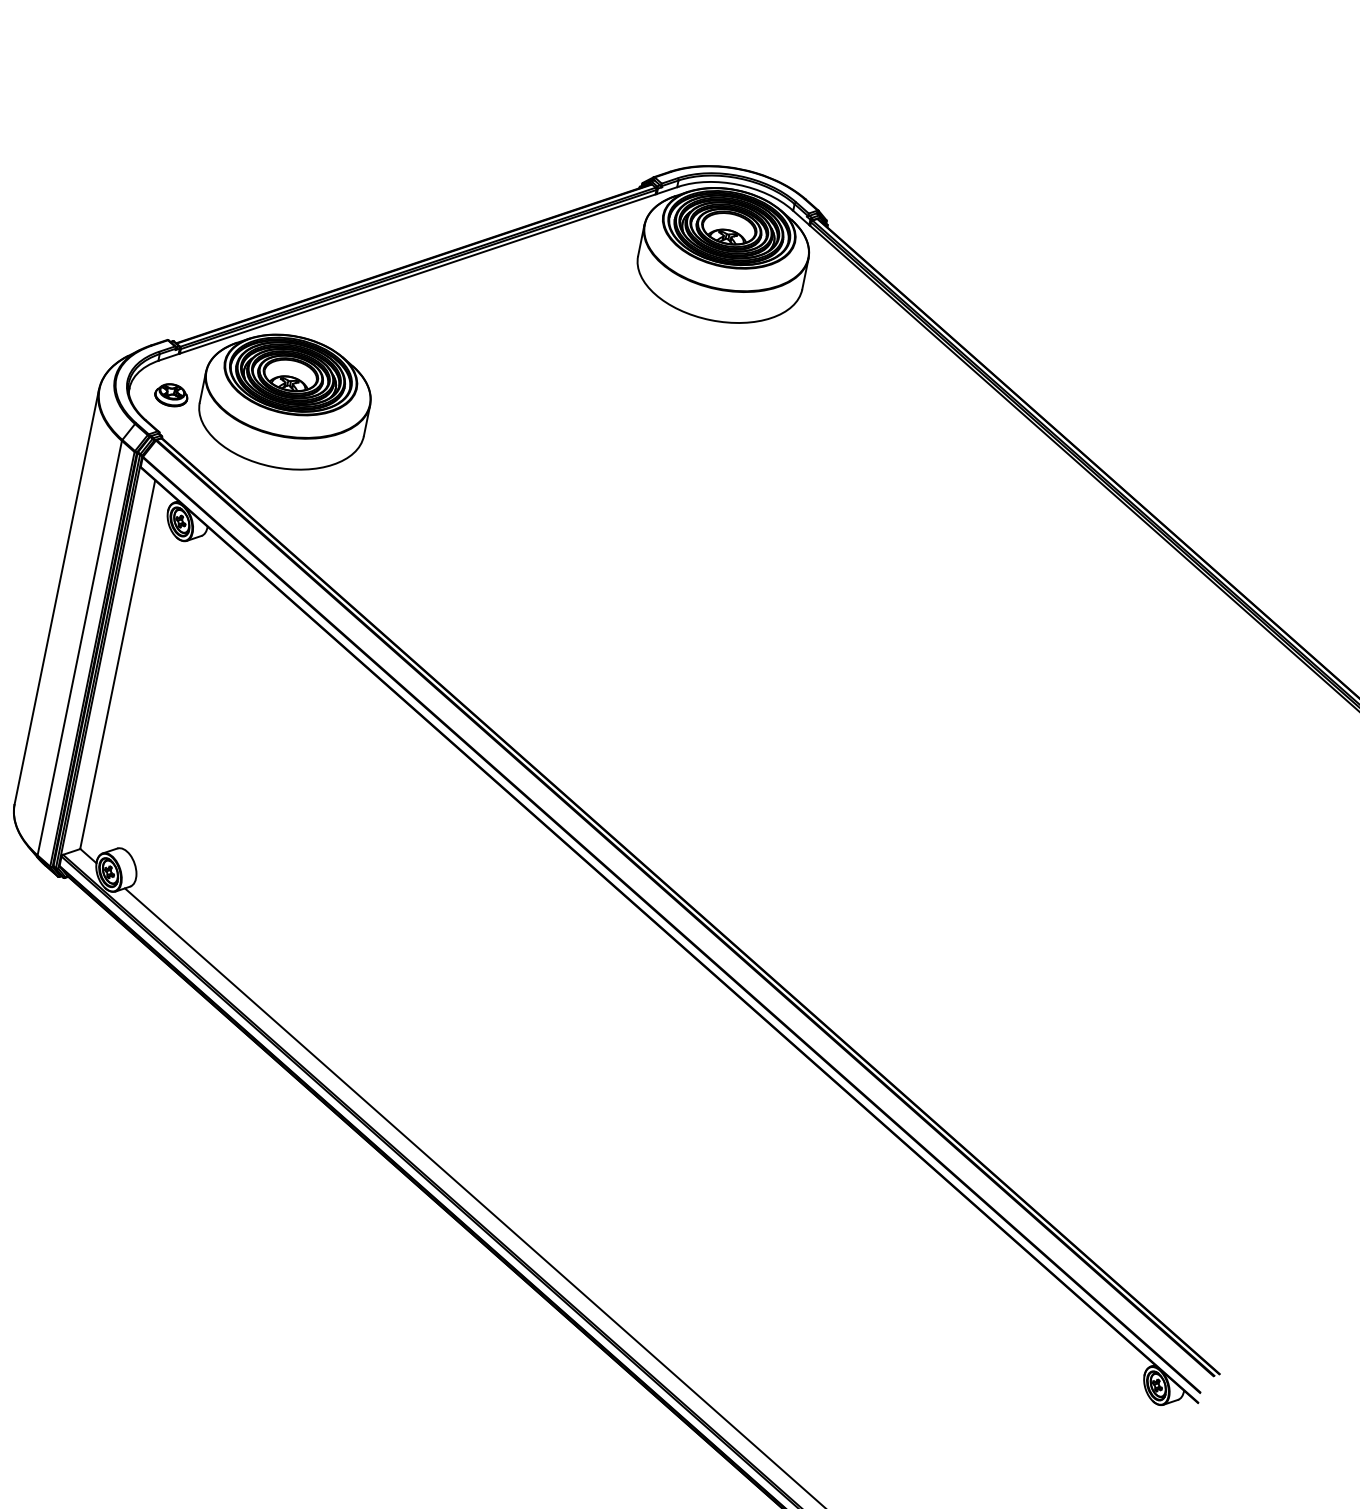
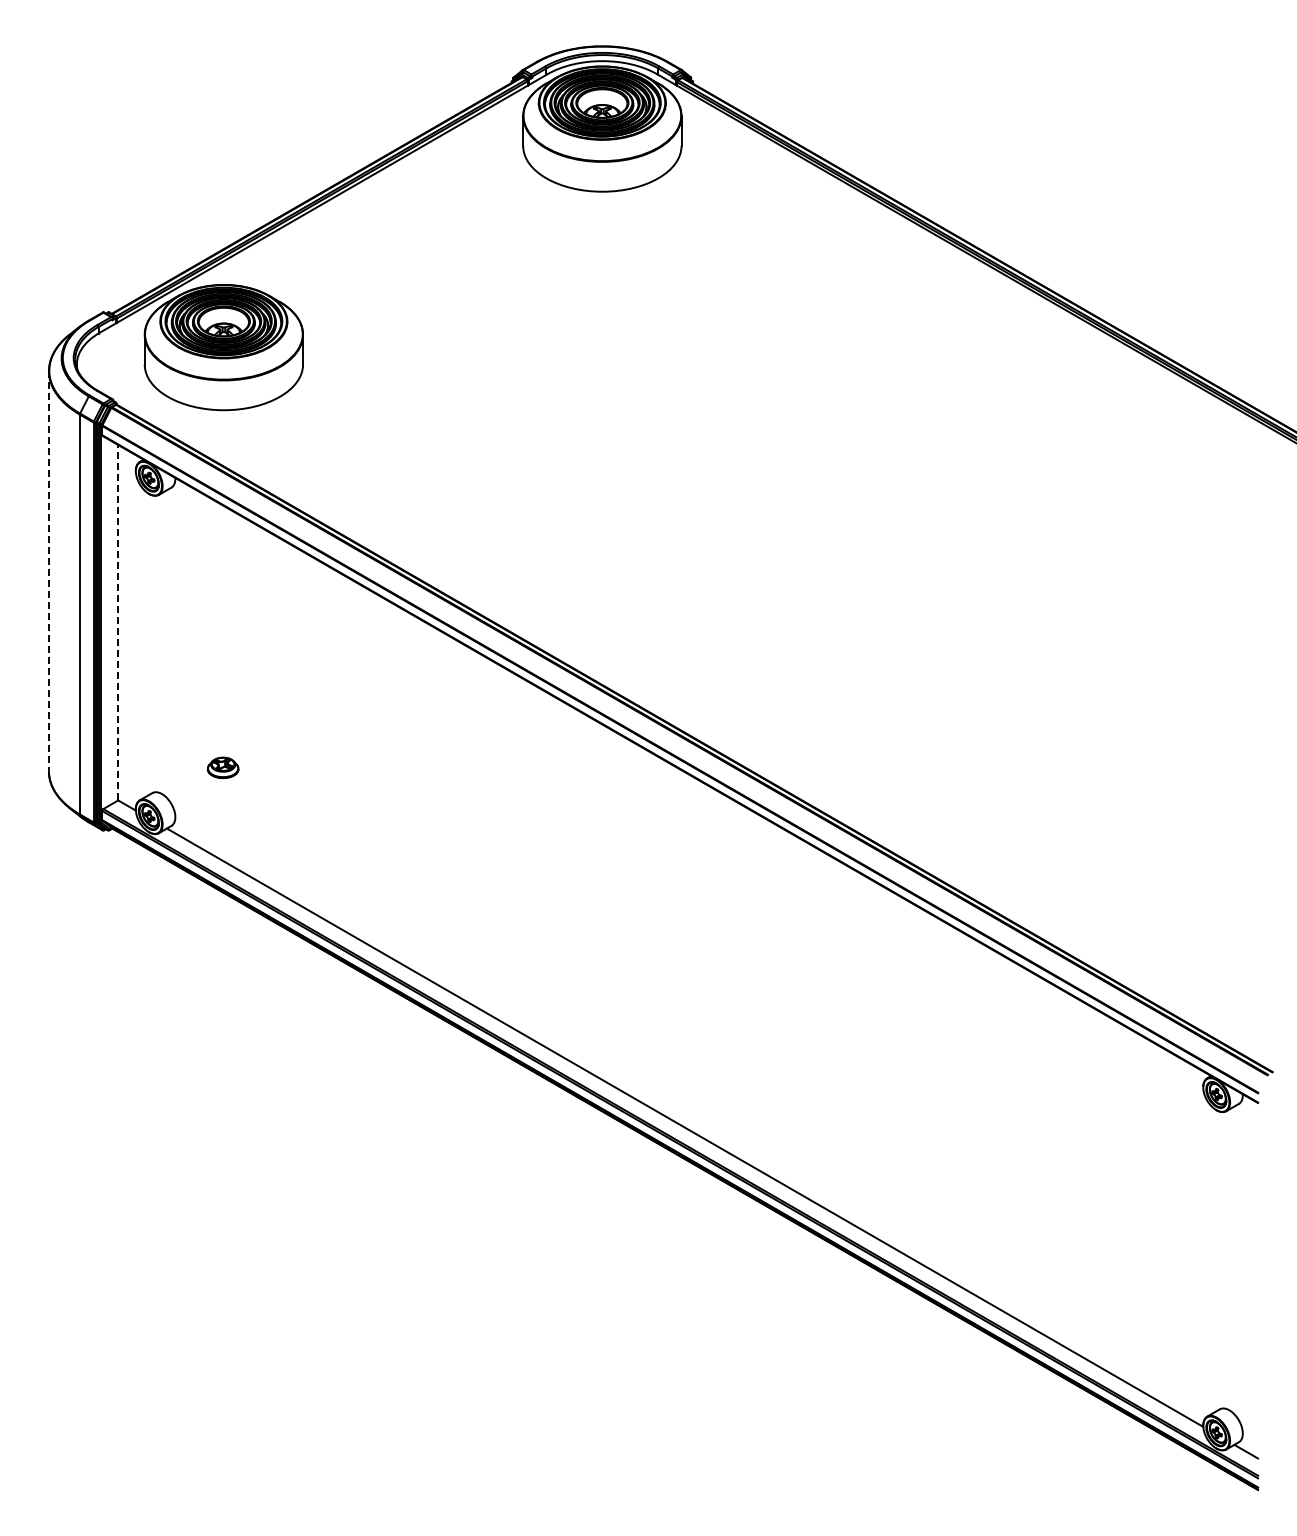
part: (170, 394) -> (222, 767), moved
line: (56, 596) -> (48, 571), solid -> dashed
line: (118, 664) -> (118, 622), solid -> dashed

